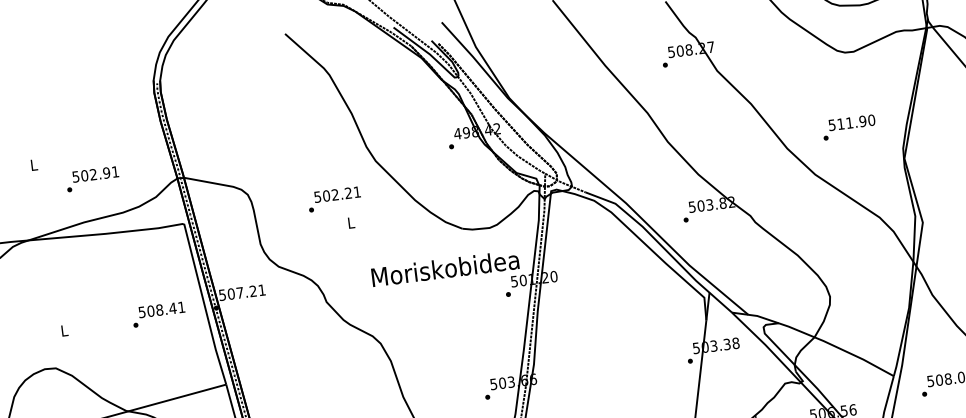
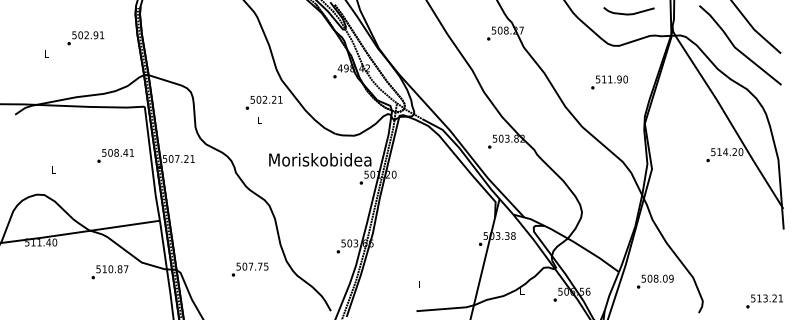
text: (849, 127) -> (609, 82), moved
text: (92, 179) -> (85, 38), moved
text: (333, 198) -> (263, 102), moved
text: (158, 314) -> (115, 155), moved

